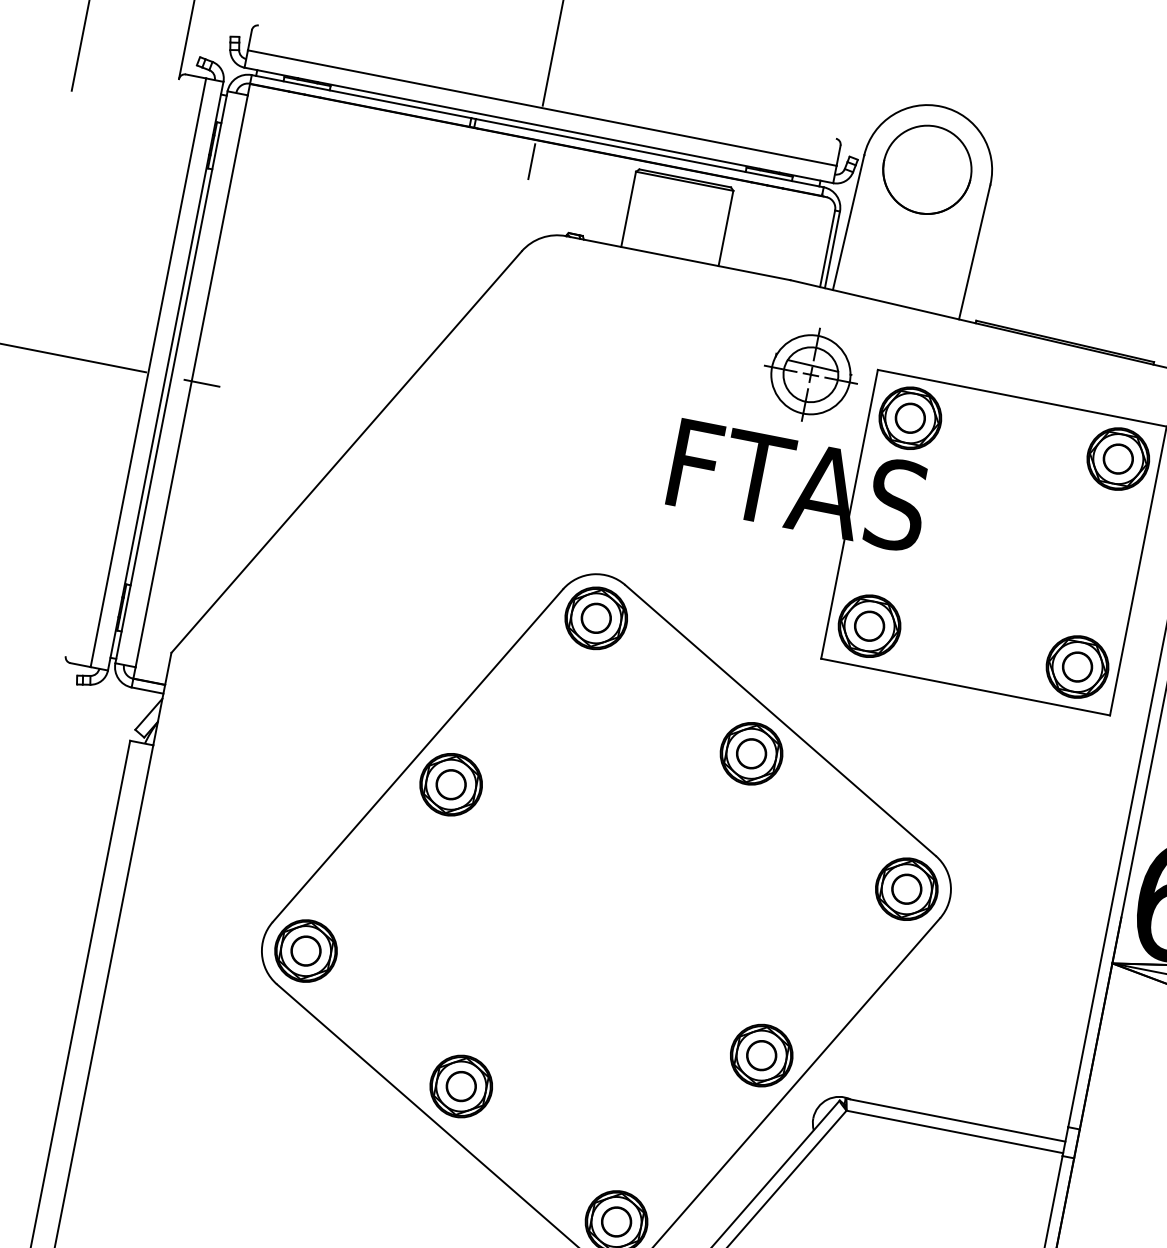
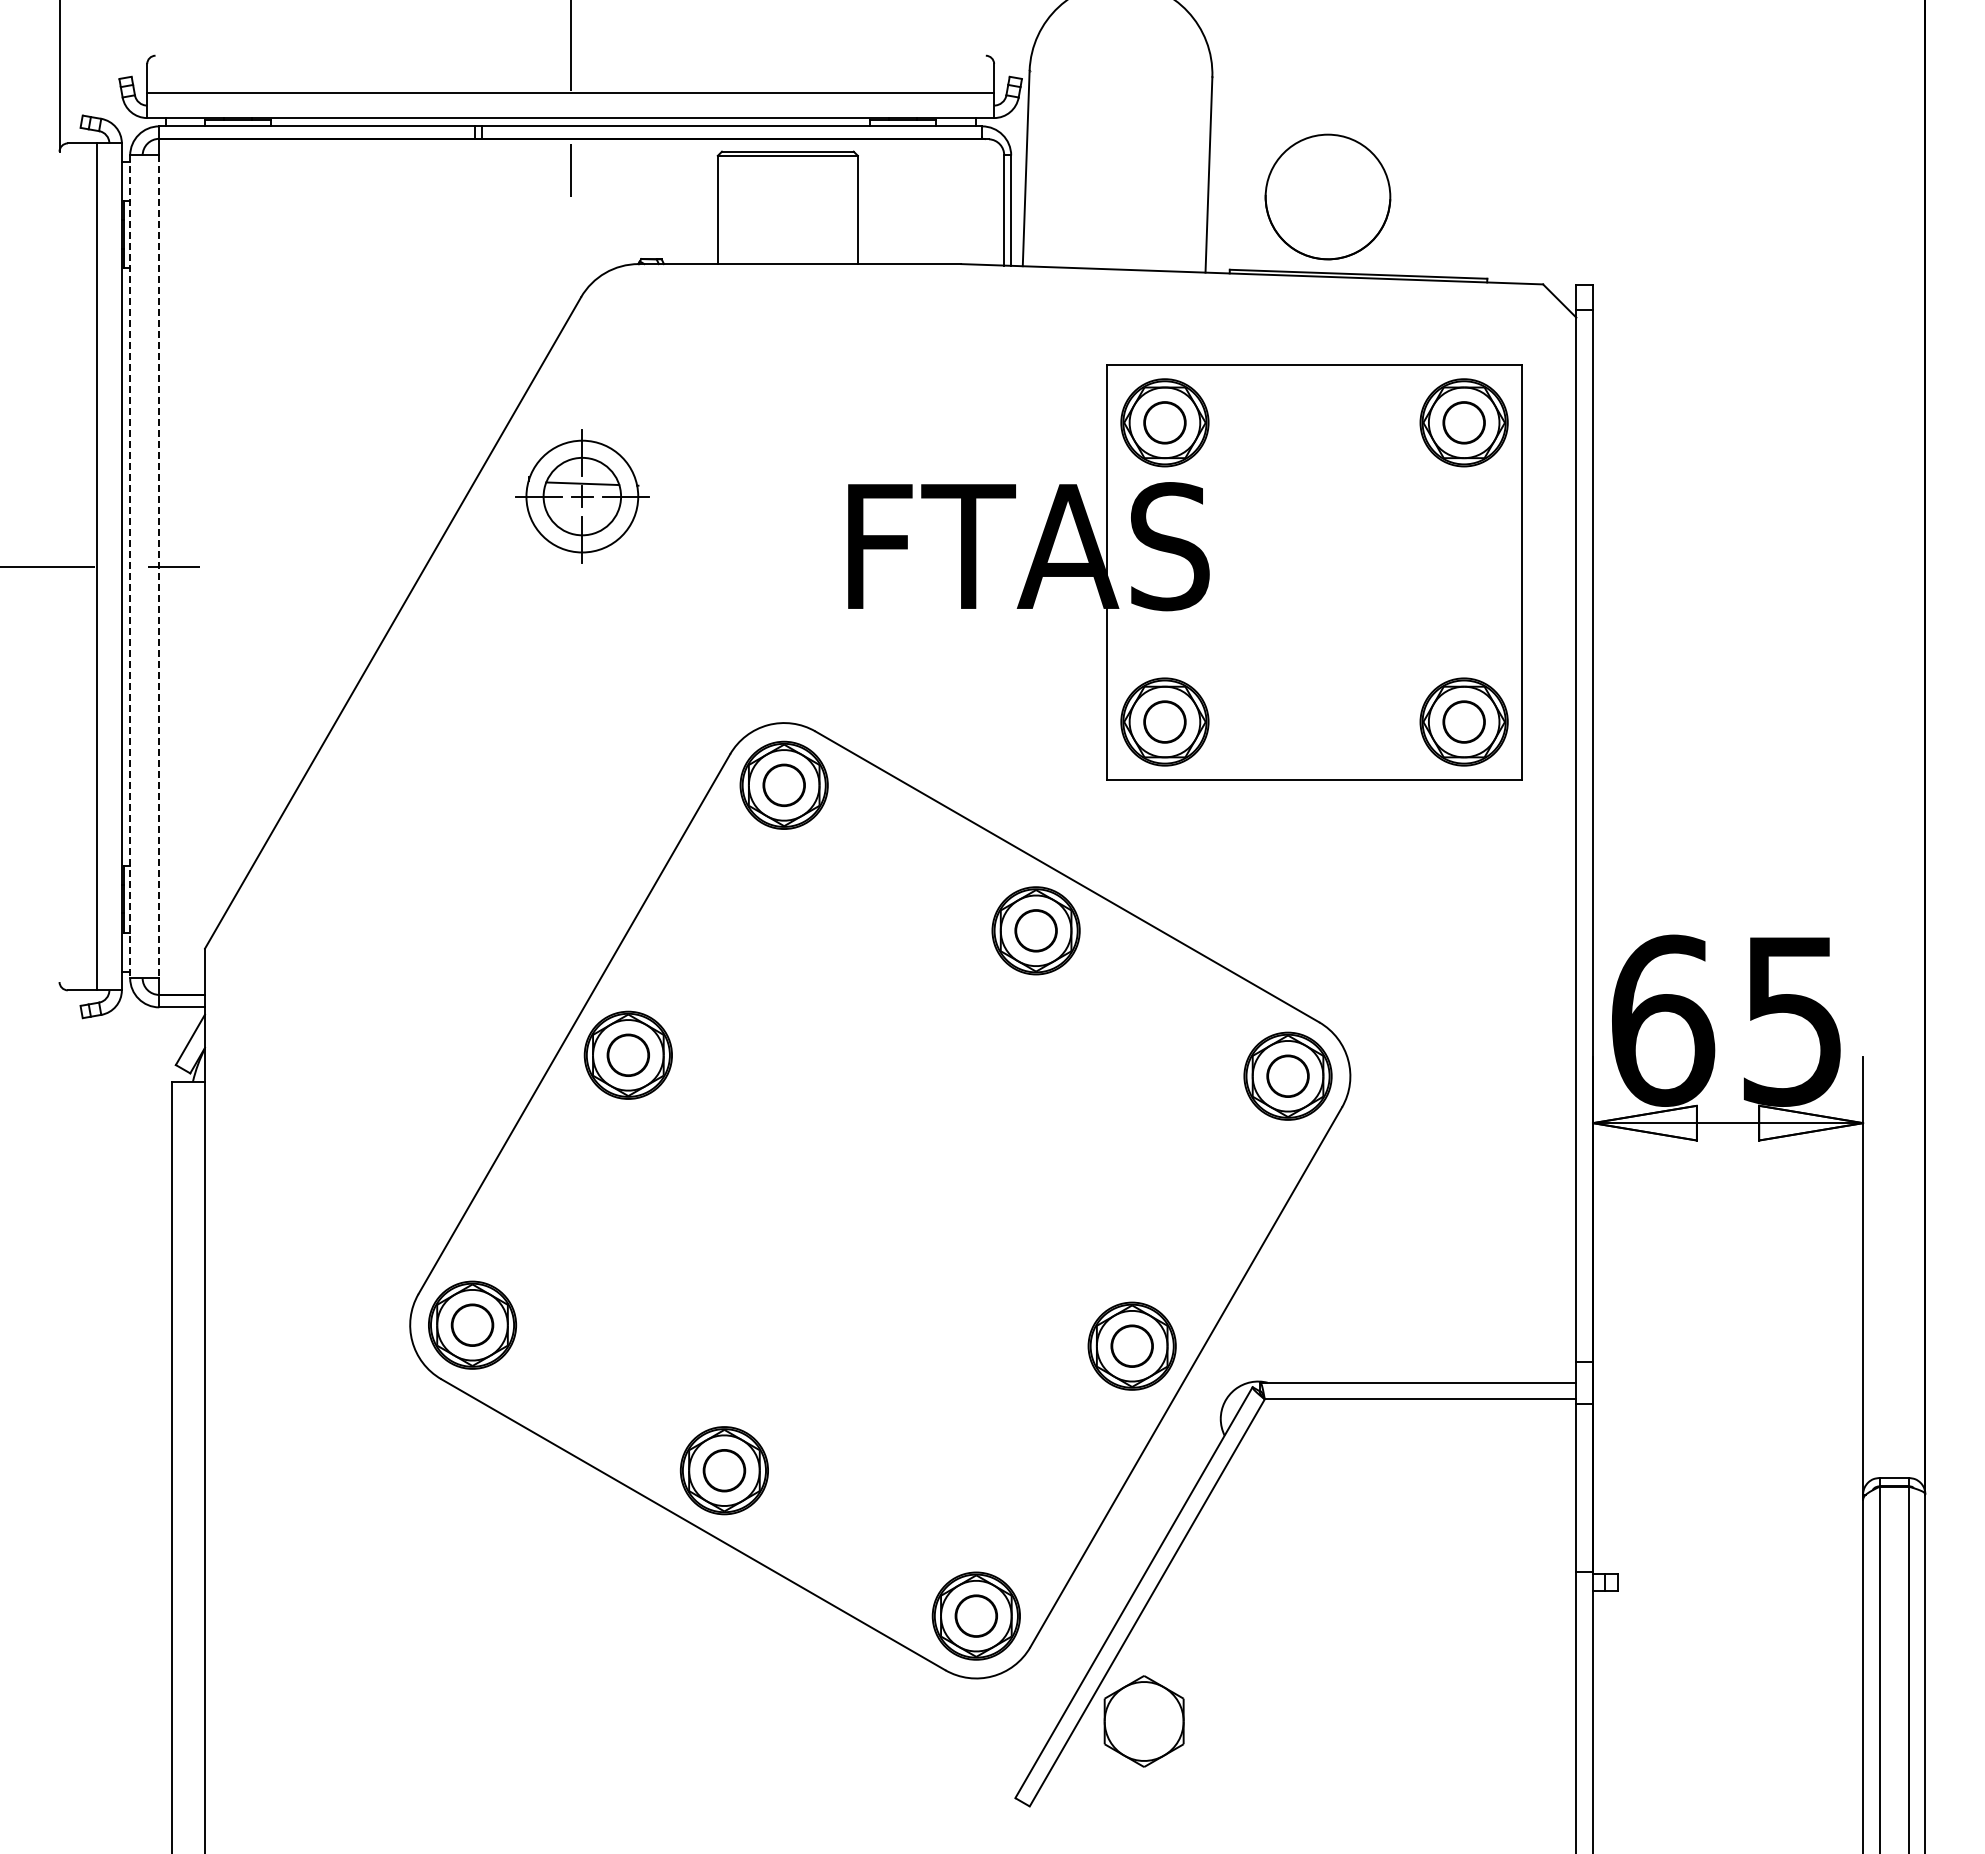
part: (927, 169) -> (1327, 196), moved
part: (811, 374) -> (582, 496), moved
line: (171, 377) -> (130, 567), solid -> dashed
line: (191, 381) -> (159, 567), solid -> dashed

